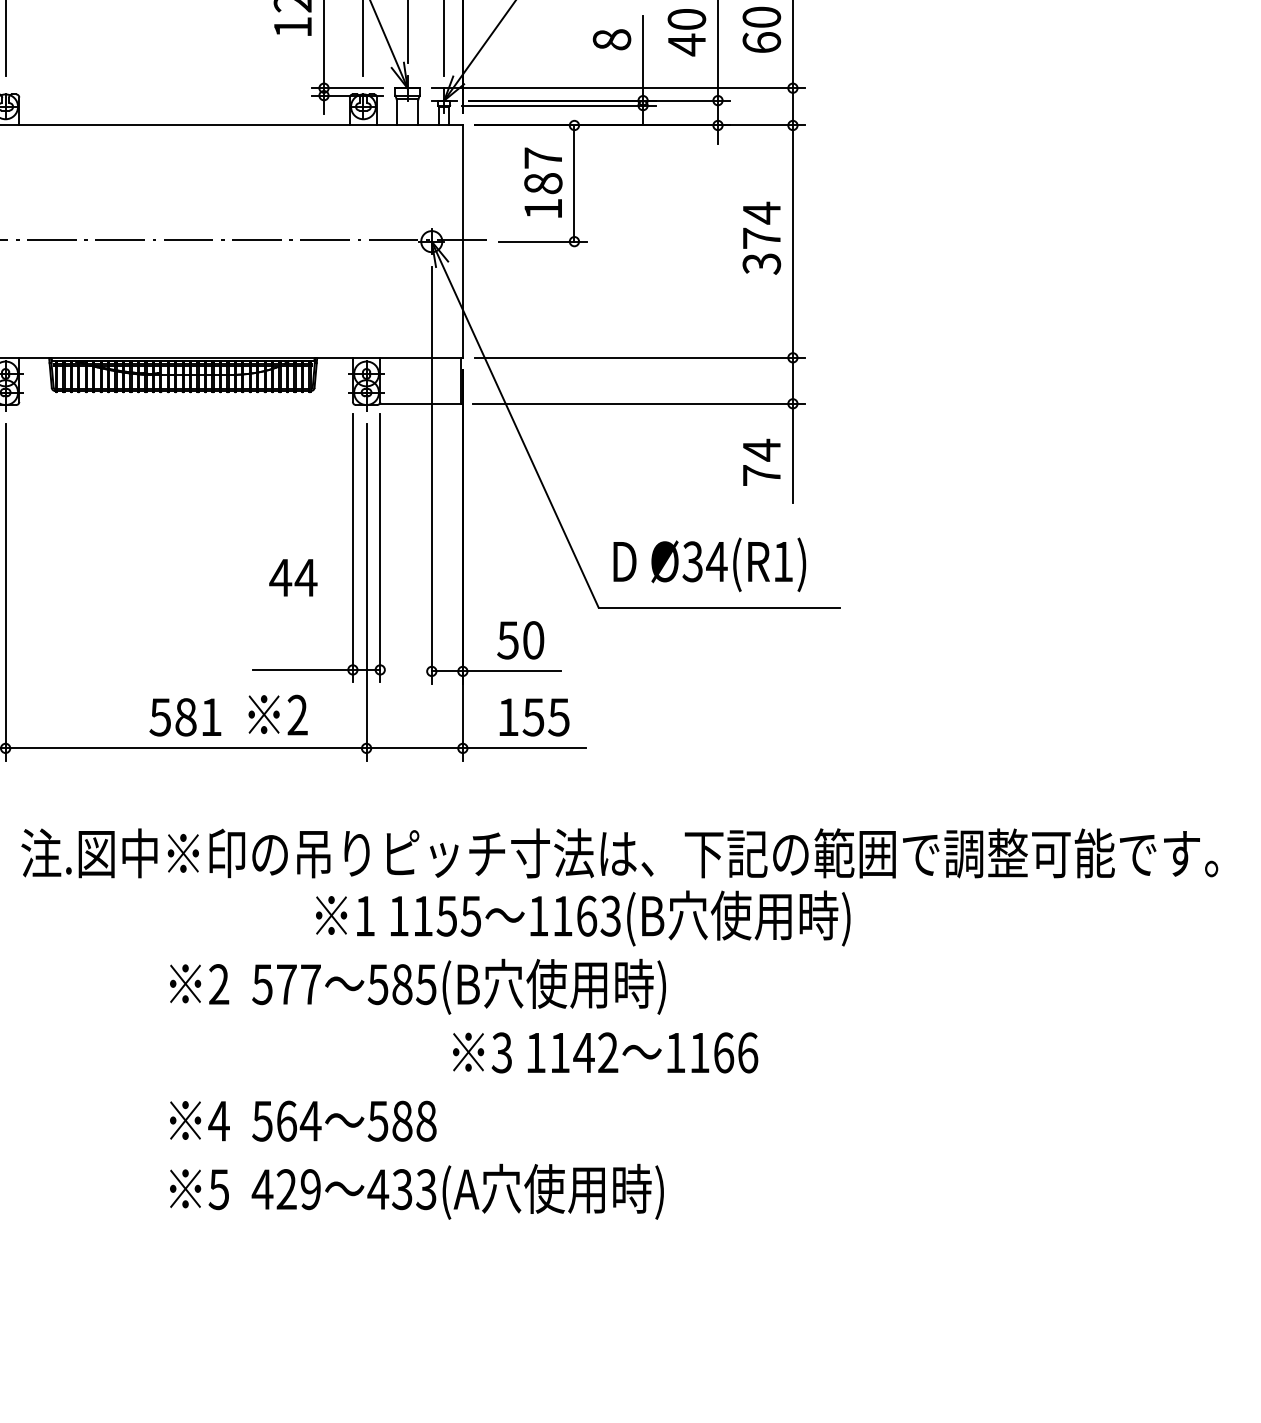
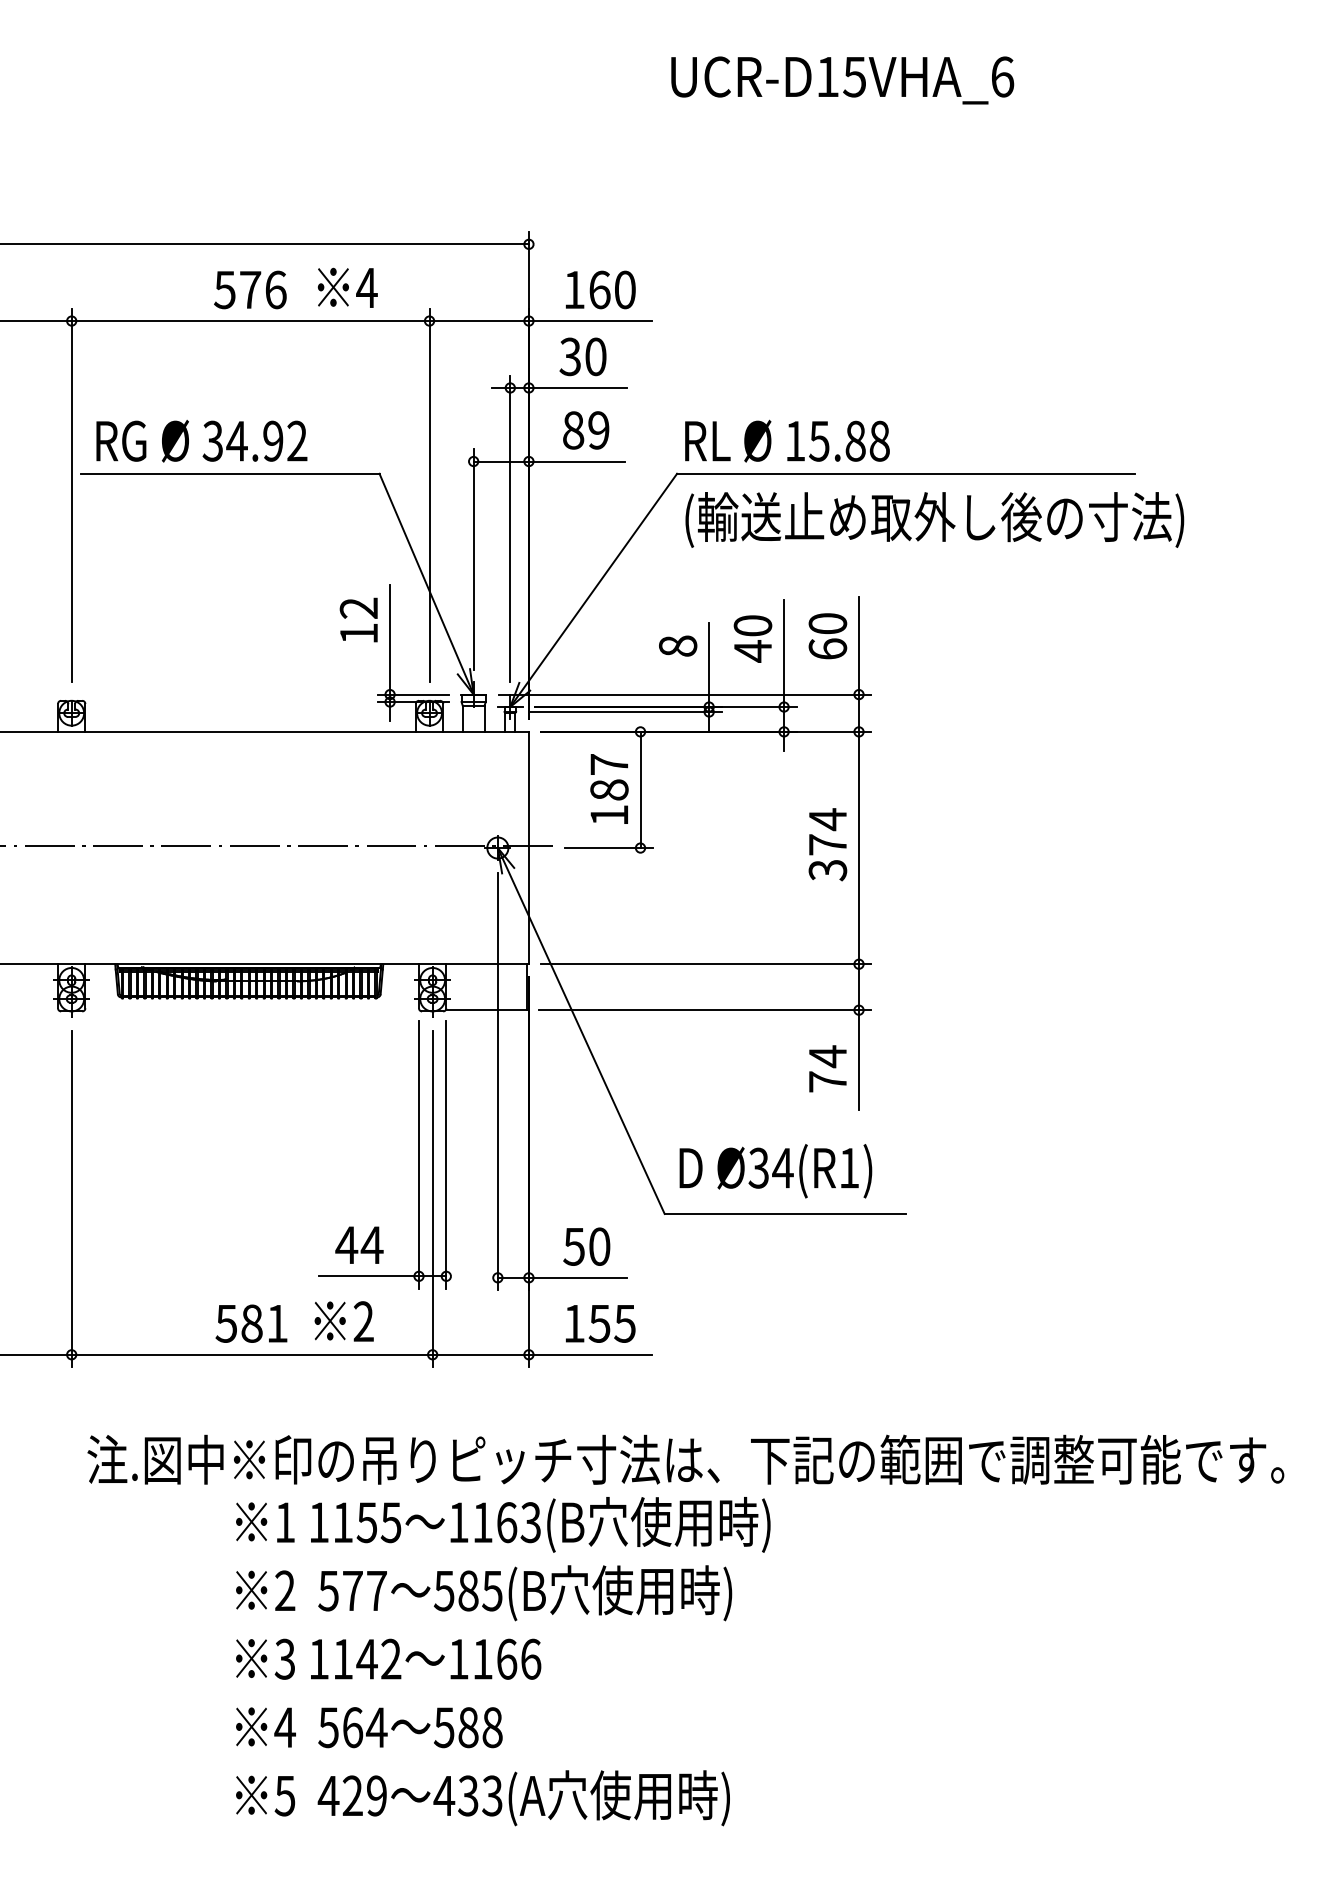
text: (293, 577) -> (359, 1244), moved
text: (583, 918) -> (503, 1524), moved
text: (605, 1052) -> (388, 1658), moved

